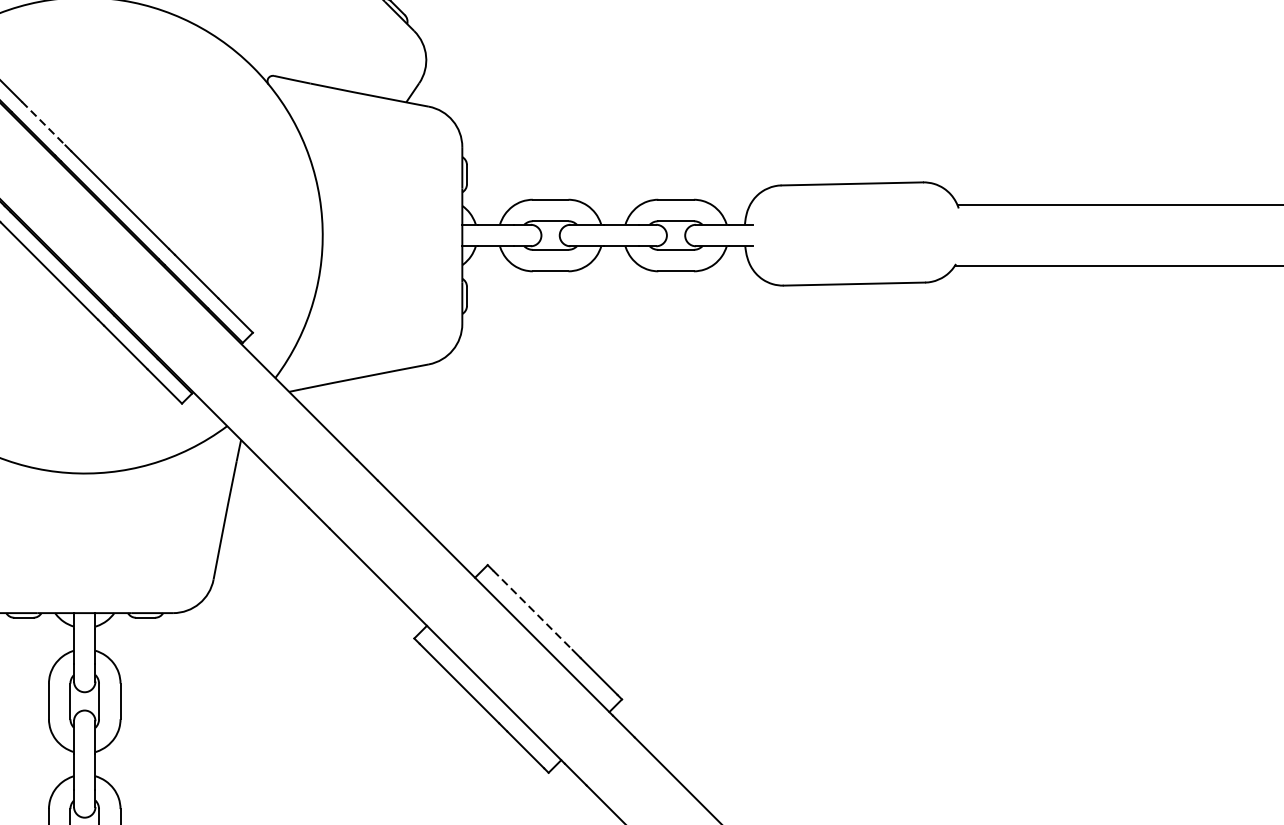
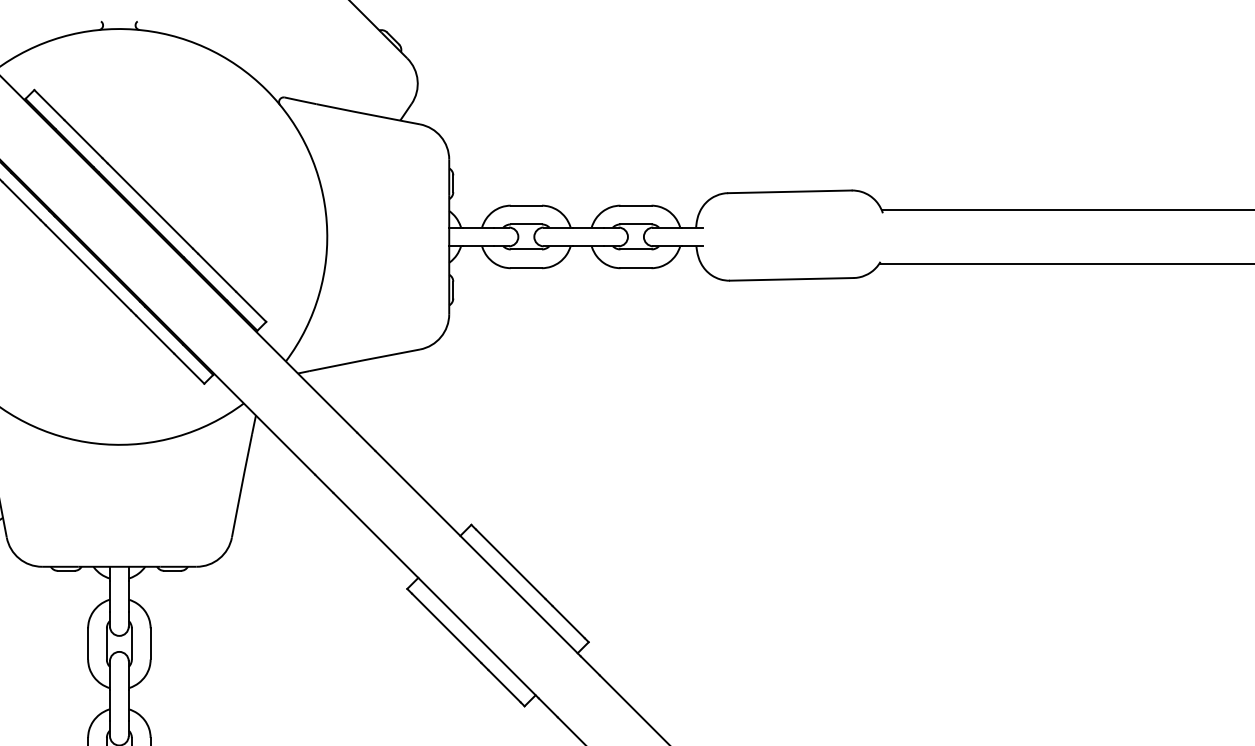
line: (43, 124) -> (83, 139), dashed -> solid
line: (533, 610) -> (511, 564), dashed -> solid

